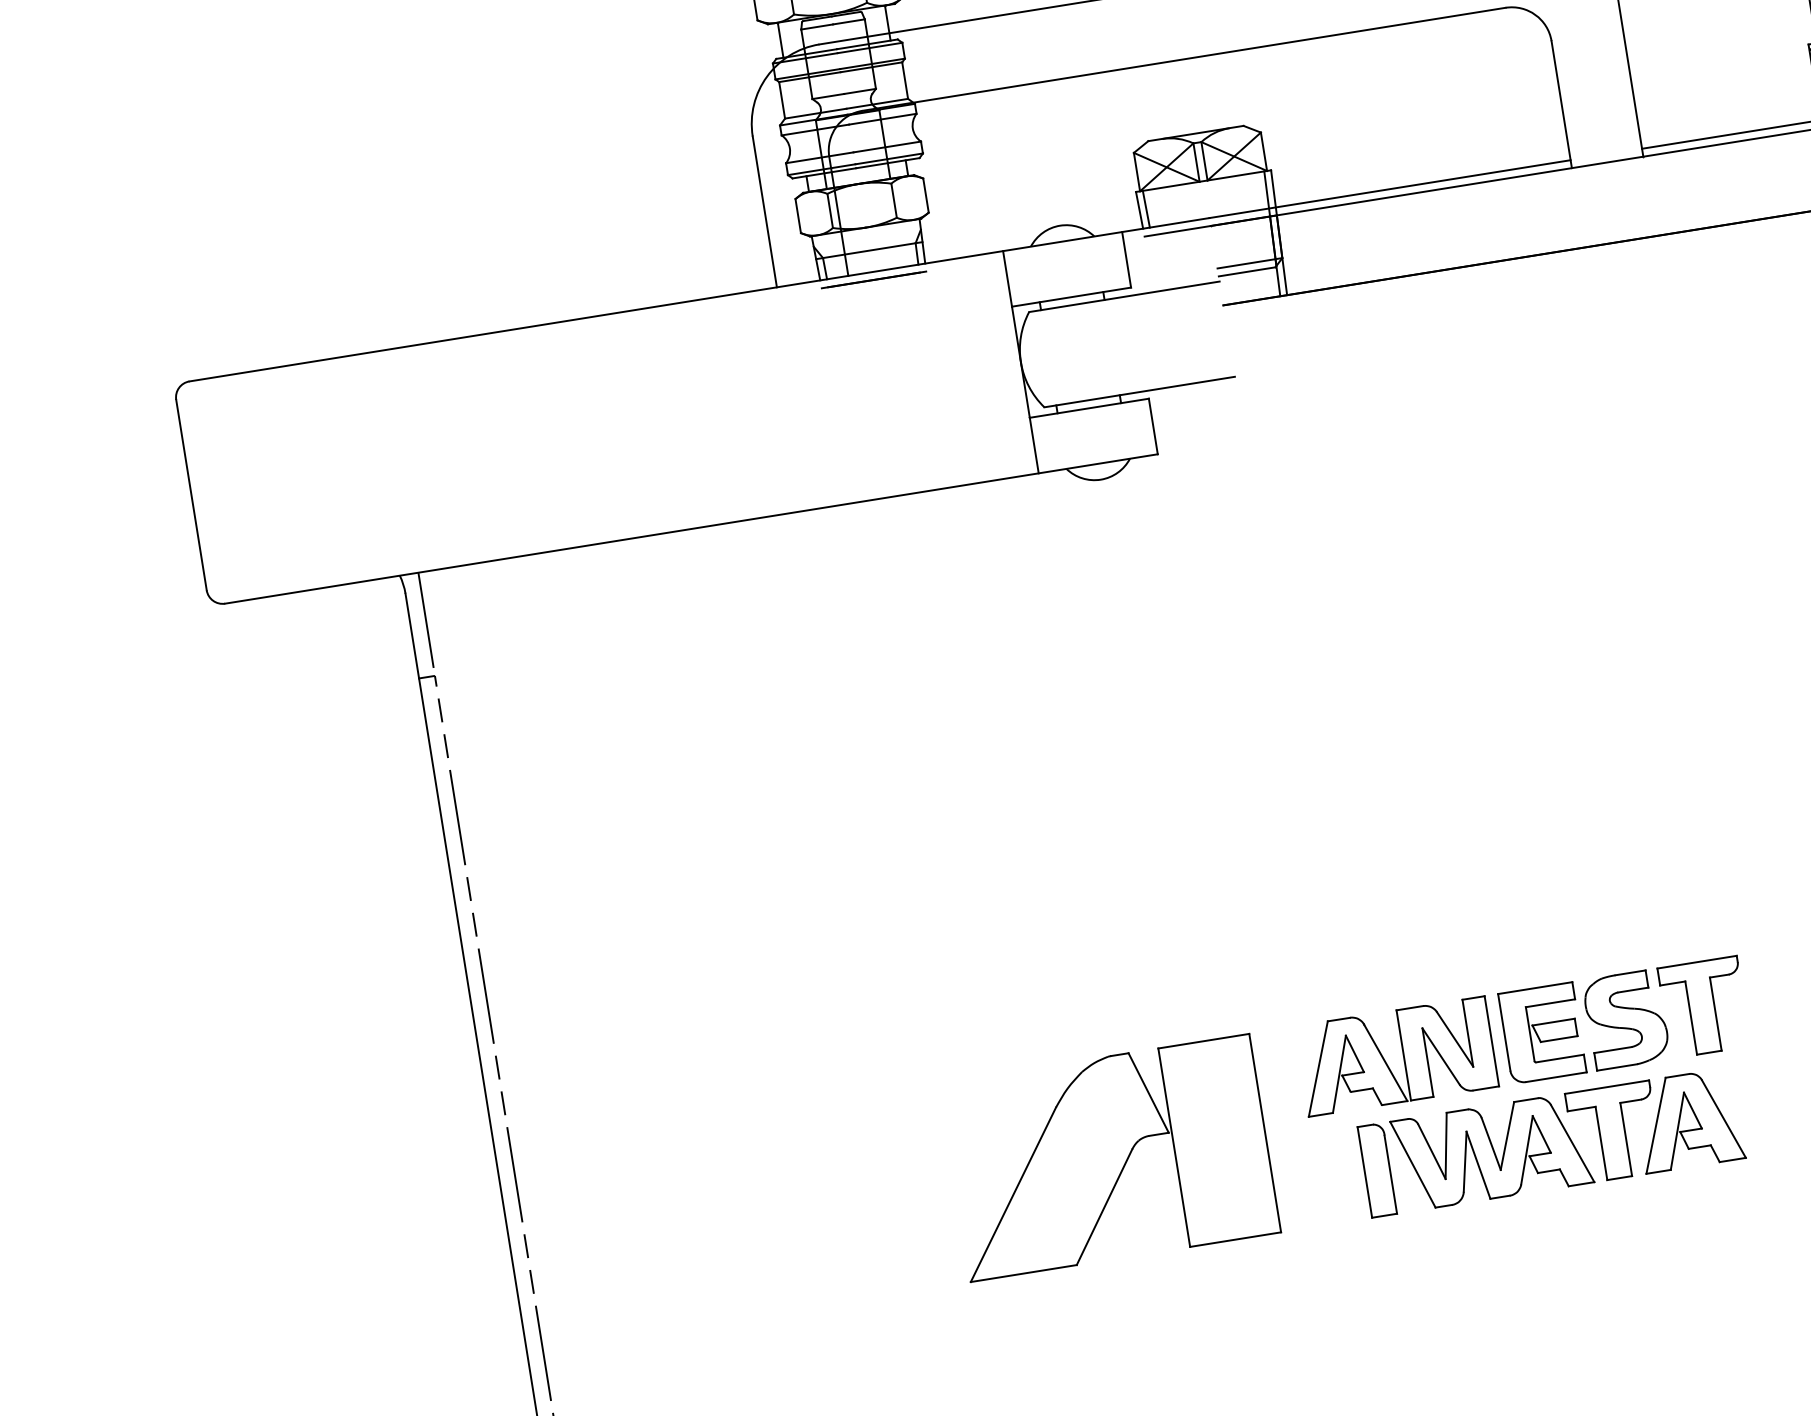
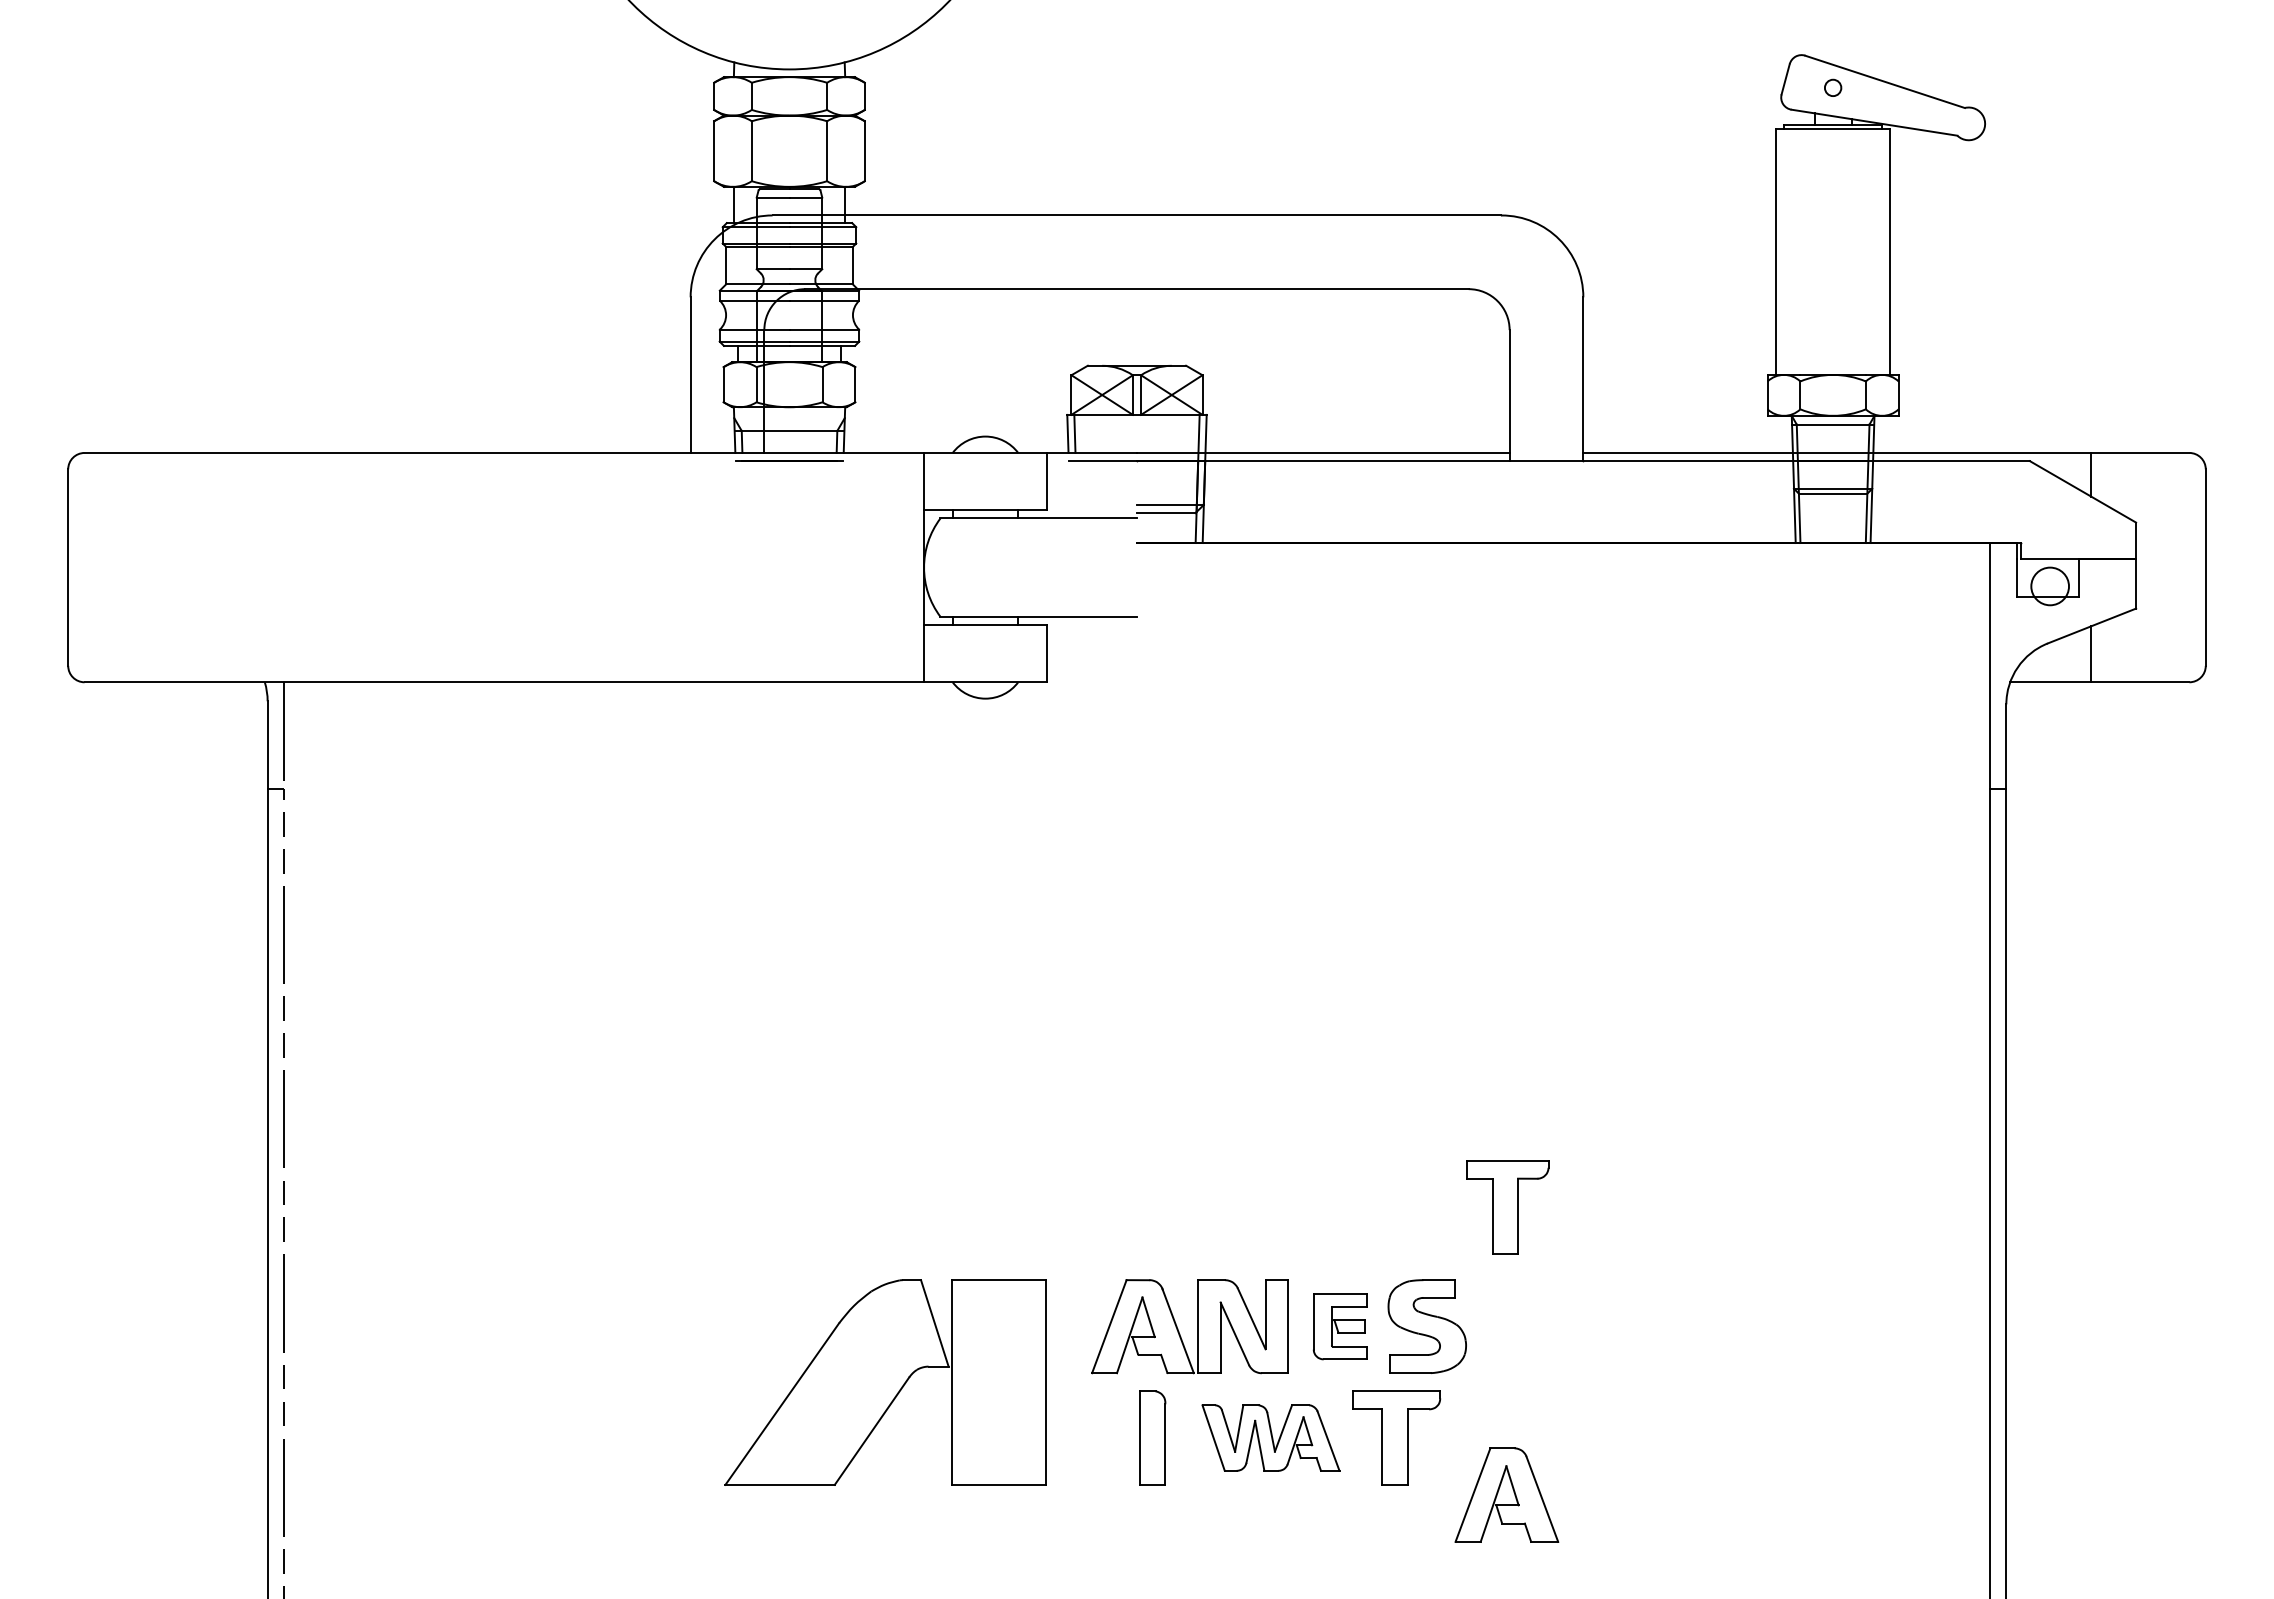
part: (1704, 1007) -> (1507, 1207), moved
part: (1542, 1033) -> (1340, 1326), size x0.7
part: (1688, 1119) -> (1506, 1494), moved
part: (1491, 1151) -> (1270, 1437), size x0.7

